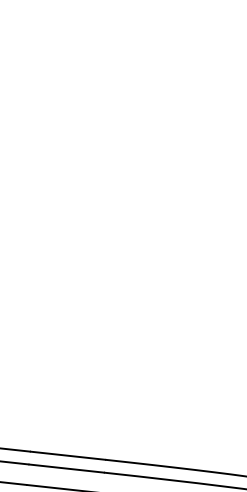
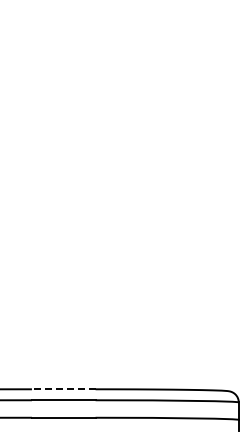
line: (67, 455) -> (63, 389), solid -> dashed

